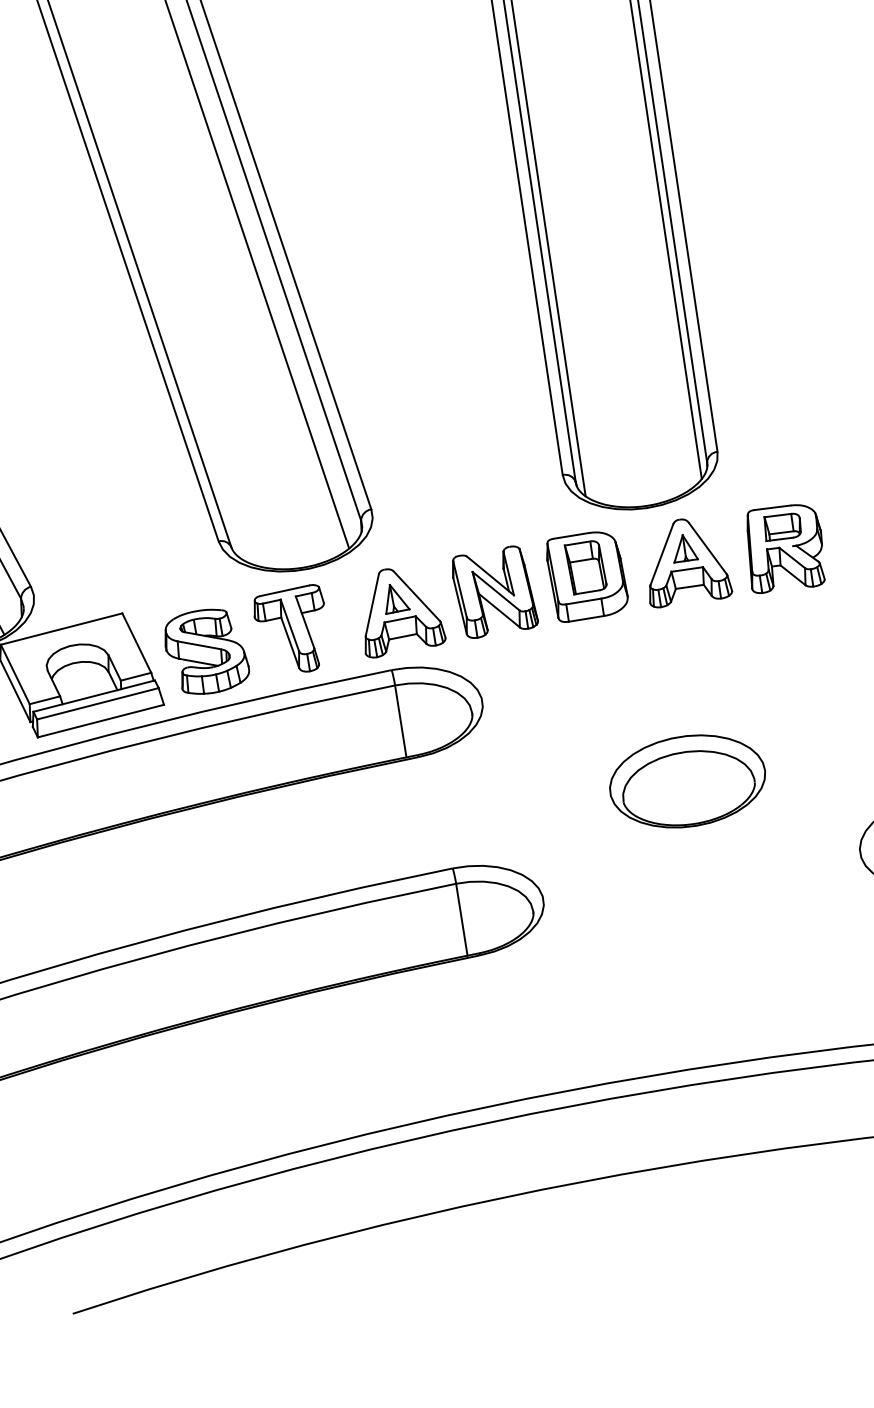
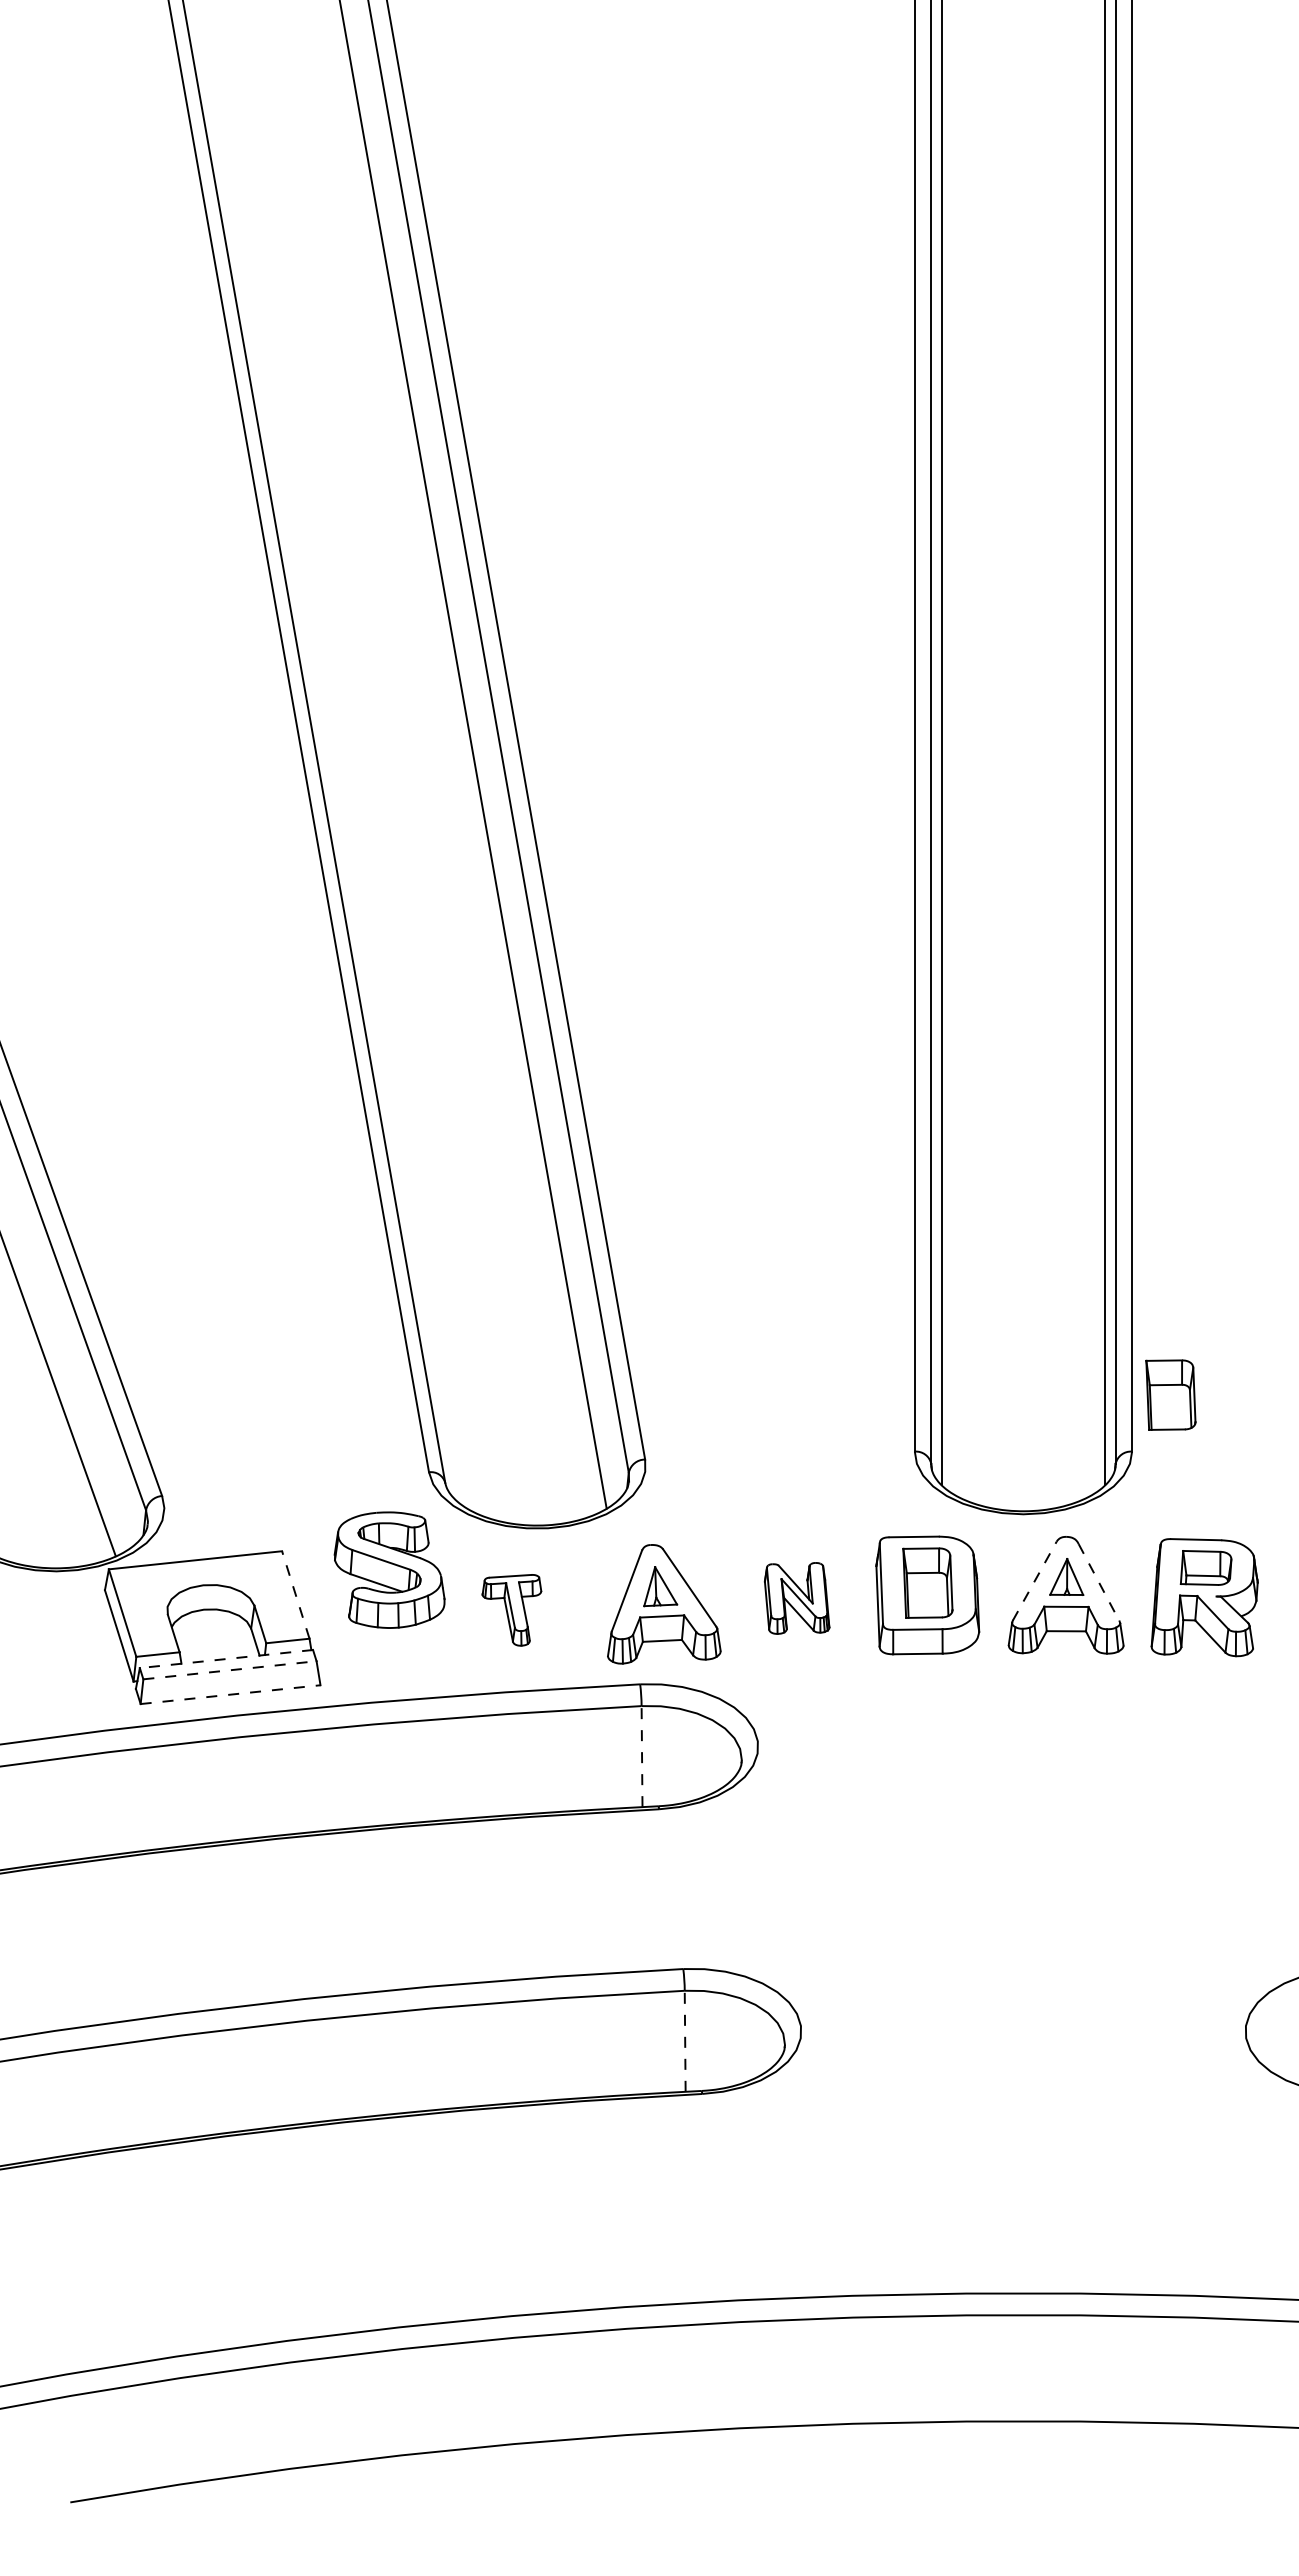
part: (738, 407) -> (1170, 1394), added
line: (708, 548) -> (1099, 1582), solid -> dashed
line: (661, 554) -> (1034, 1580), solid -> dashed
part: (494, 592) -> (796, 1598), size x0.6
part: (292, 631) -> (511, 1610), size x0.6
line: (136, 642) -> (295, 1594), solid -> dashed
part: (206, 651) -> (389, 1569), moved
line: (93, 696) -> (225, 1659), solid -> dashed
line: (98, 703) -> (230, 1670), solid -> dashed
line: (101, 720) -> (231, 1694), solid -> dashed
line: (401, 721) -> (642, 1756), solid -> dashed
part: (687, 781) -> (1023, 1897), removed
line: (462, 919) -> (685, 2041), solid -> dashed

